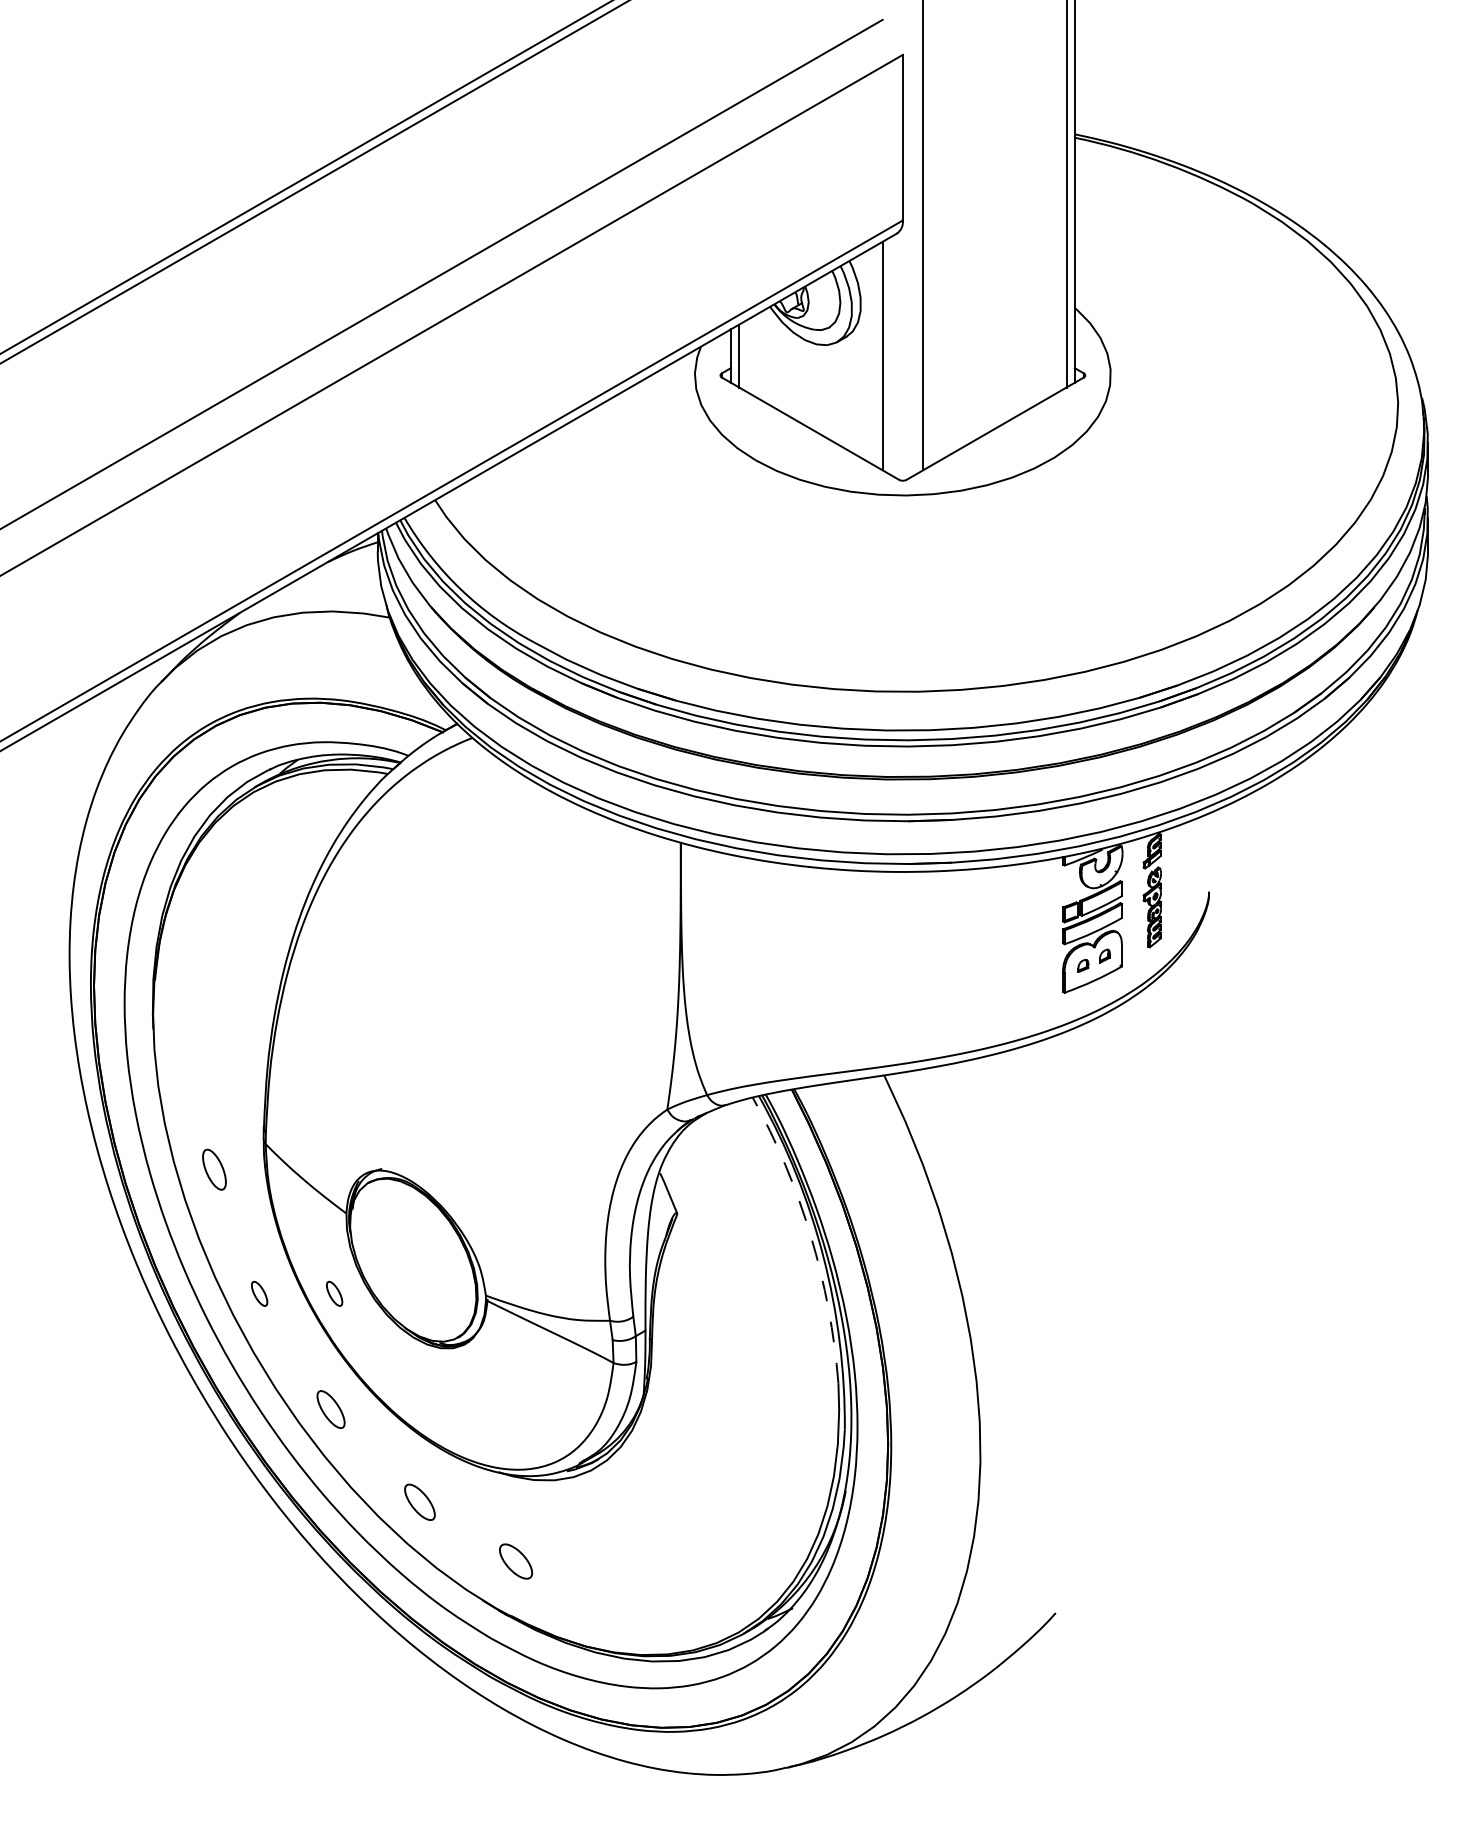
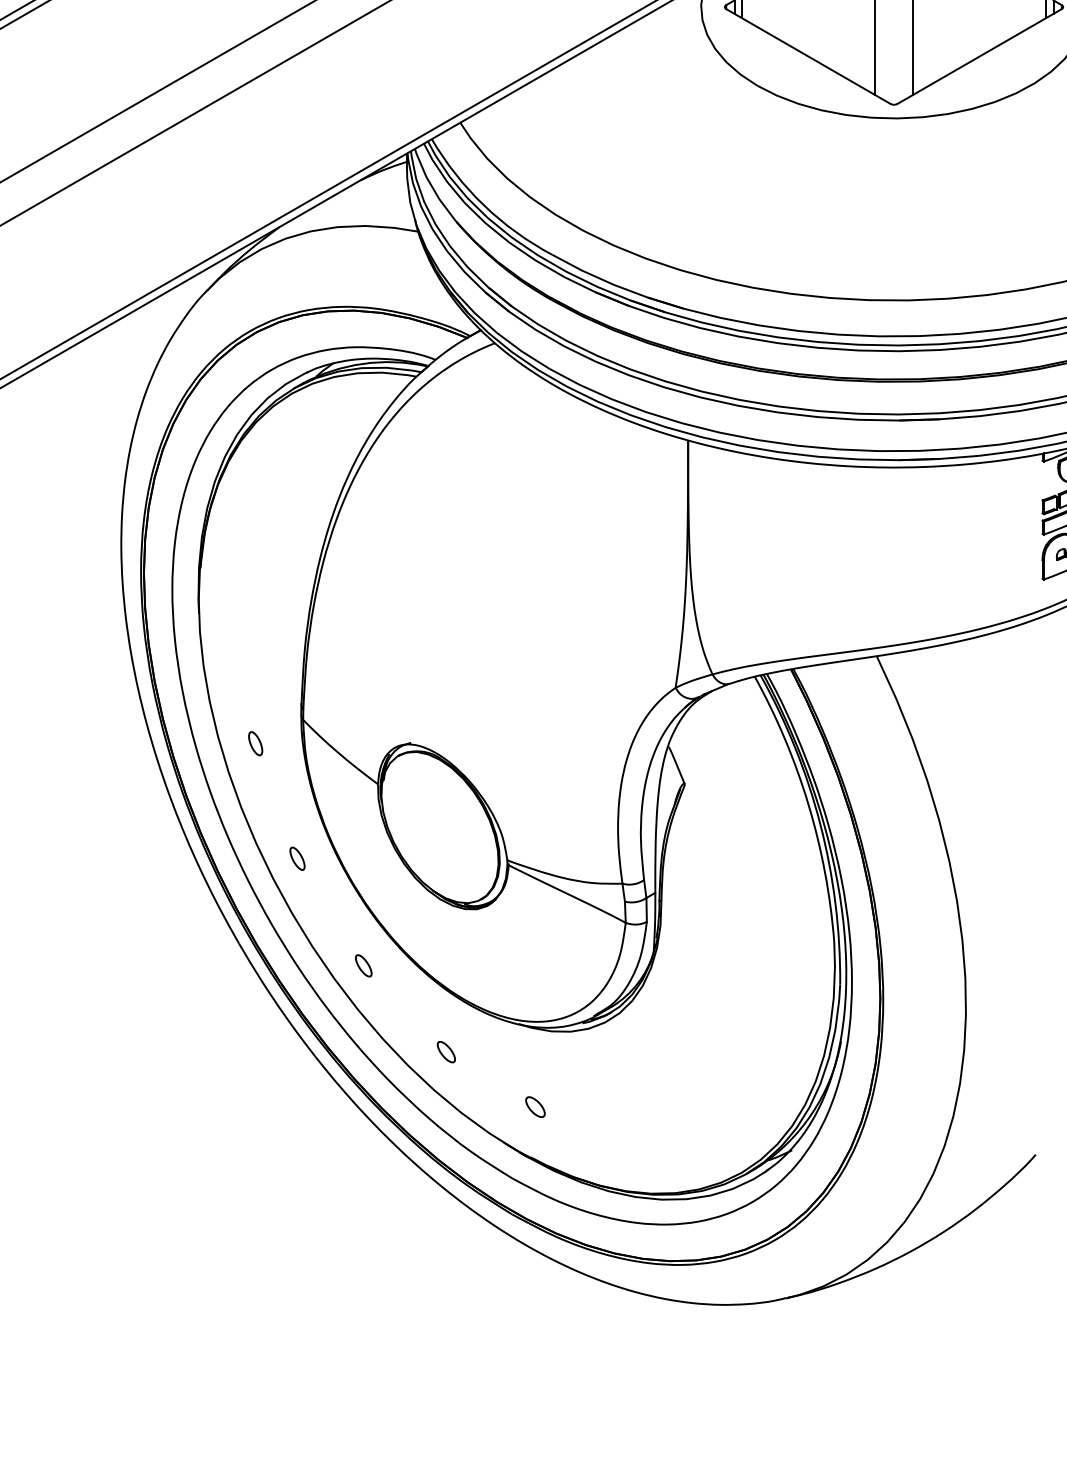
part: (214, 1169) -> (255, 743), size x0.62
arc: (810, 1235) -> (808, 804), dashed -> solid
part: (334, 1293) -> (366, 858), removed
part: (330, 1408) -> (363, 965), size x0.62
part: (420, 1502) -> (446, 1052), size x0.62
part: (516, 1561) -> (535, 1106), size x0.62

